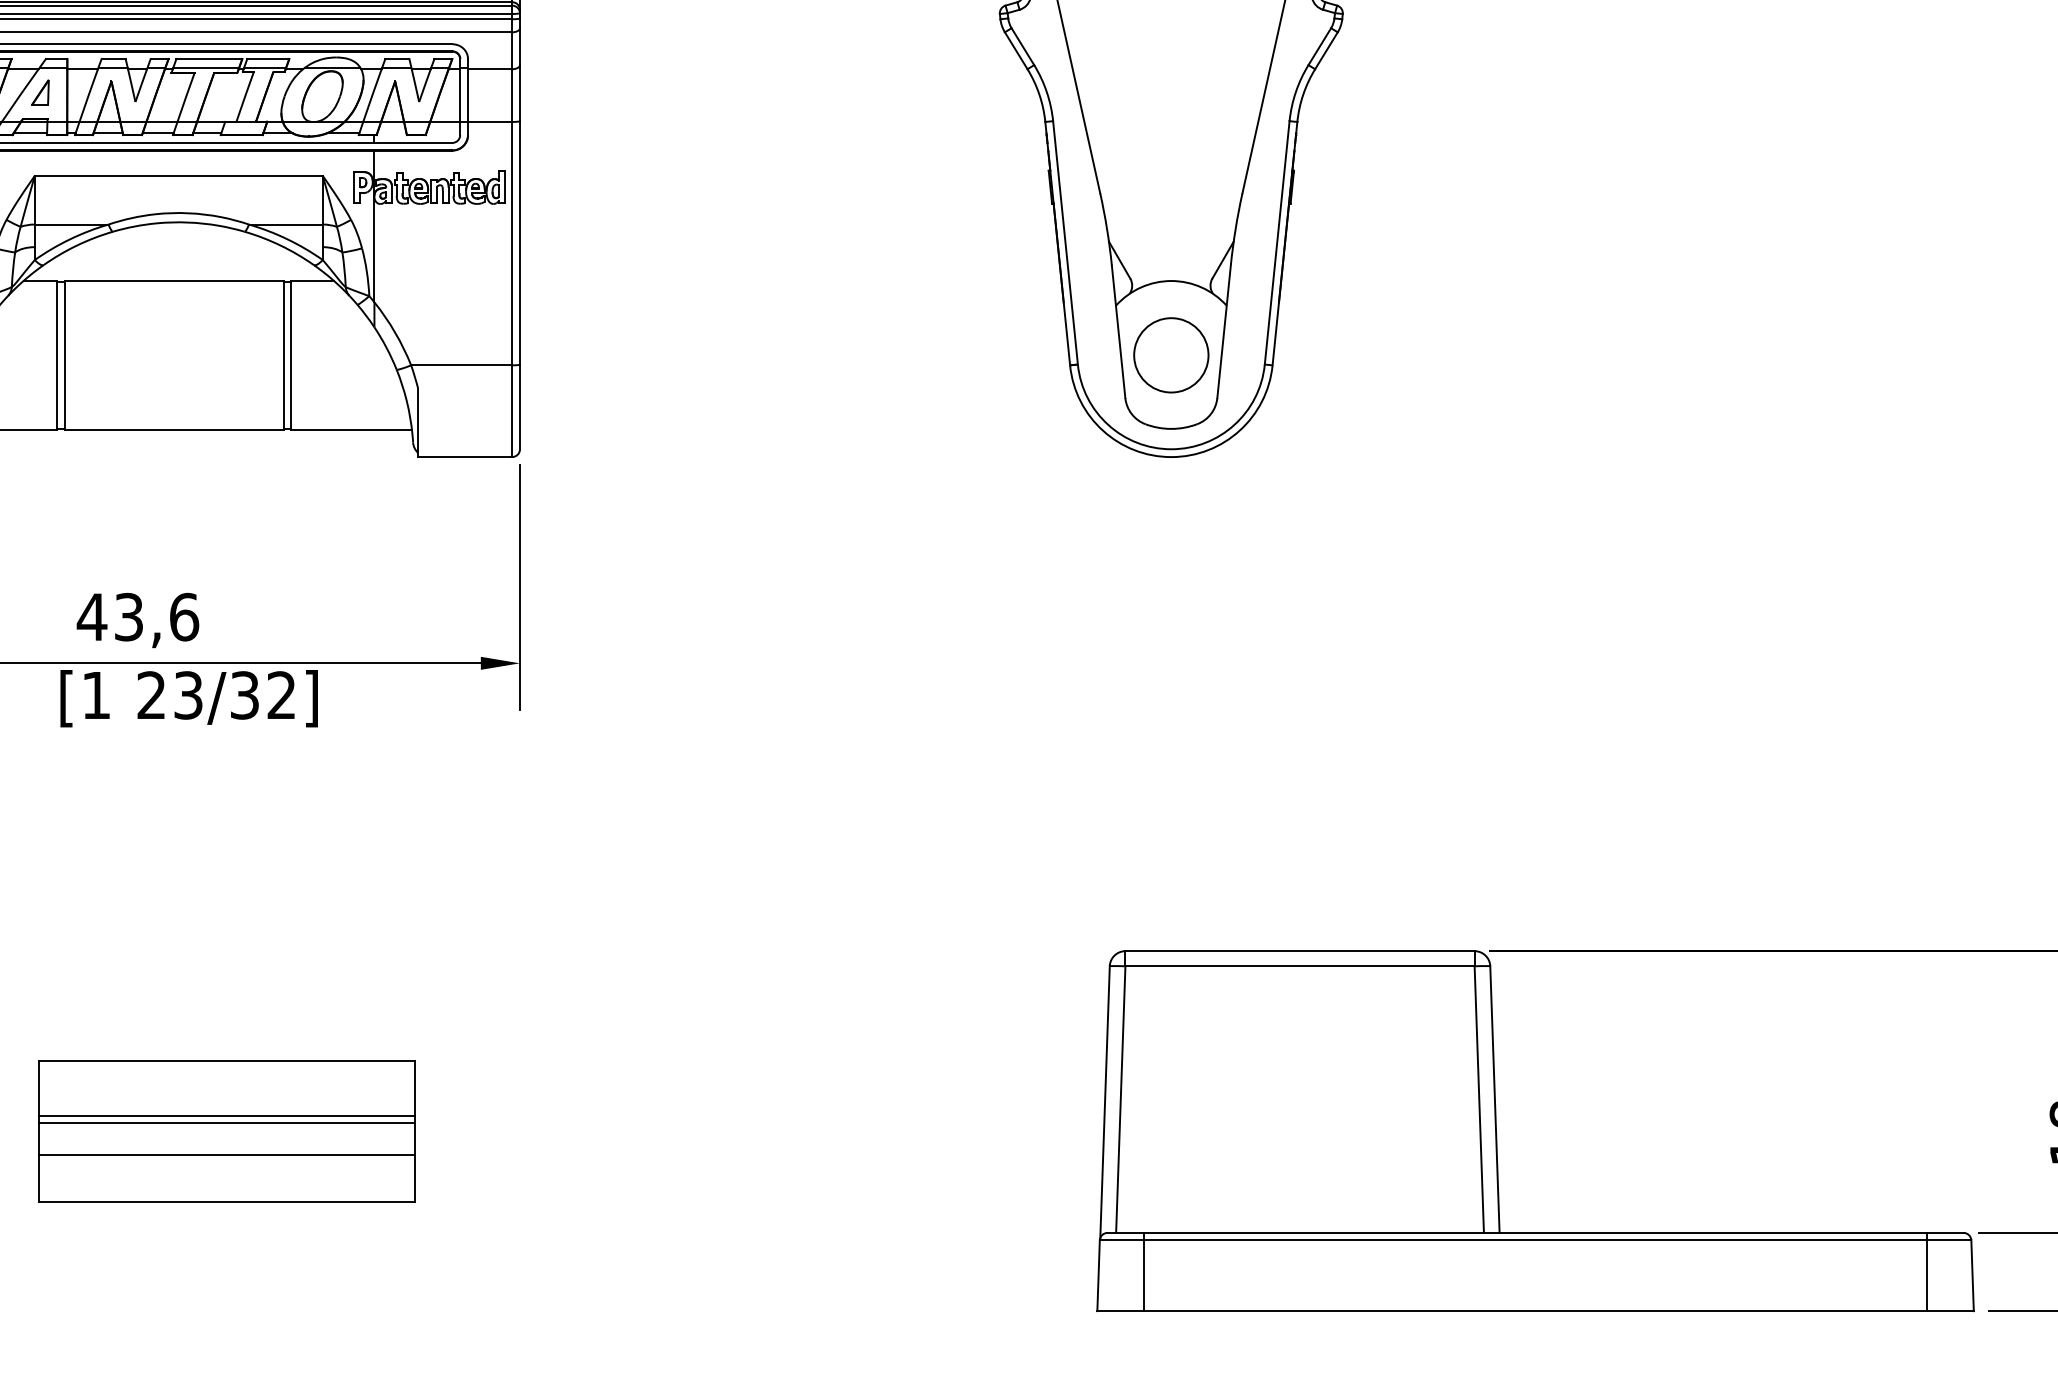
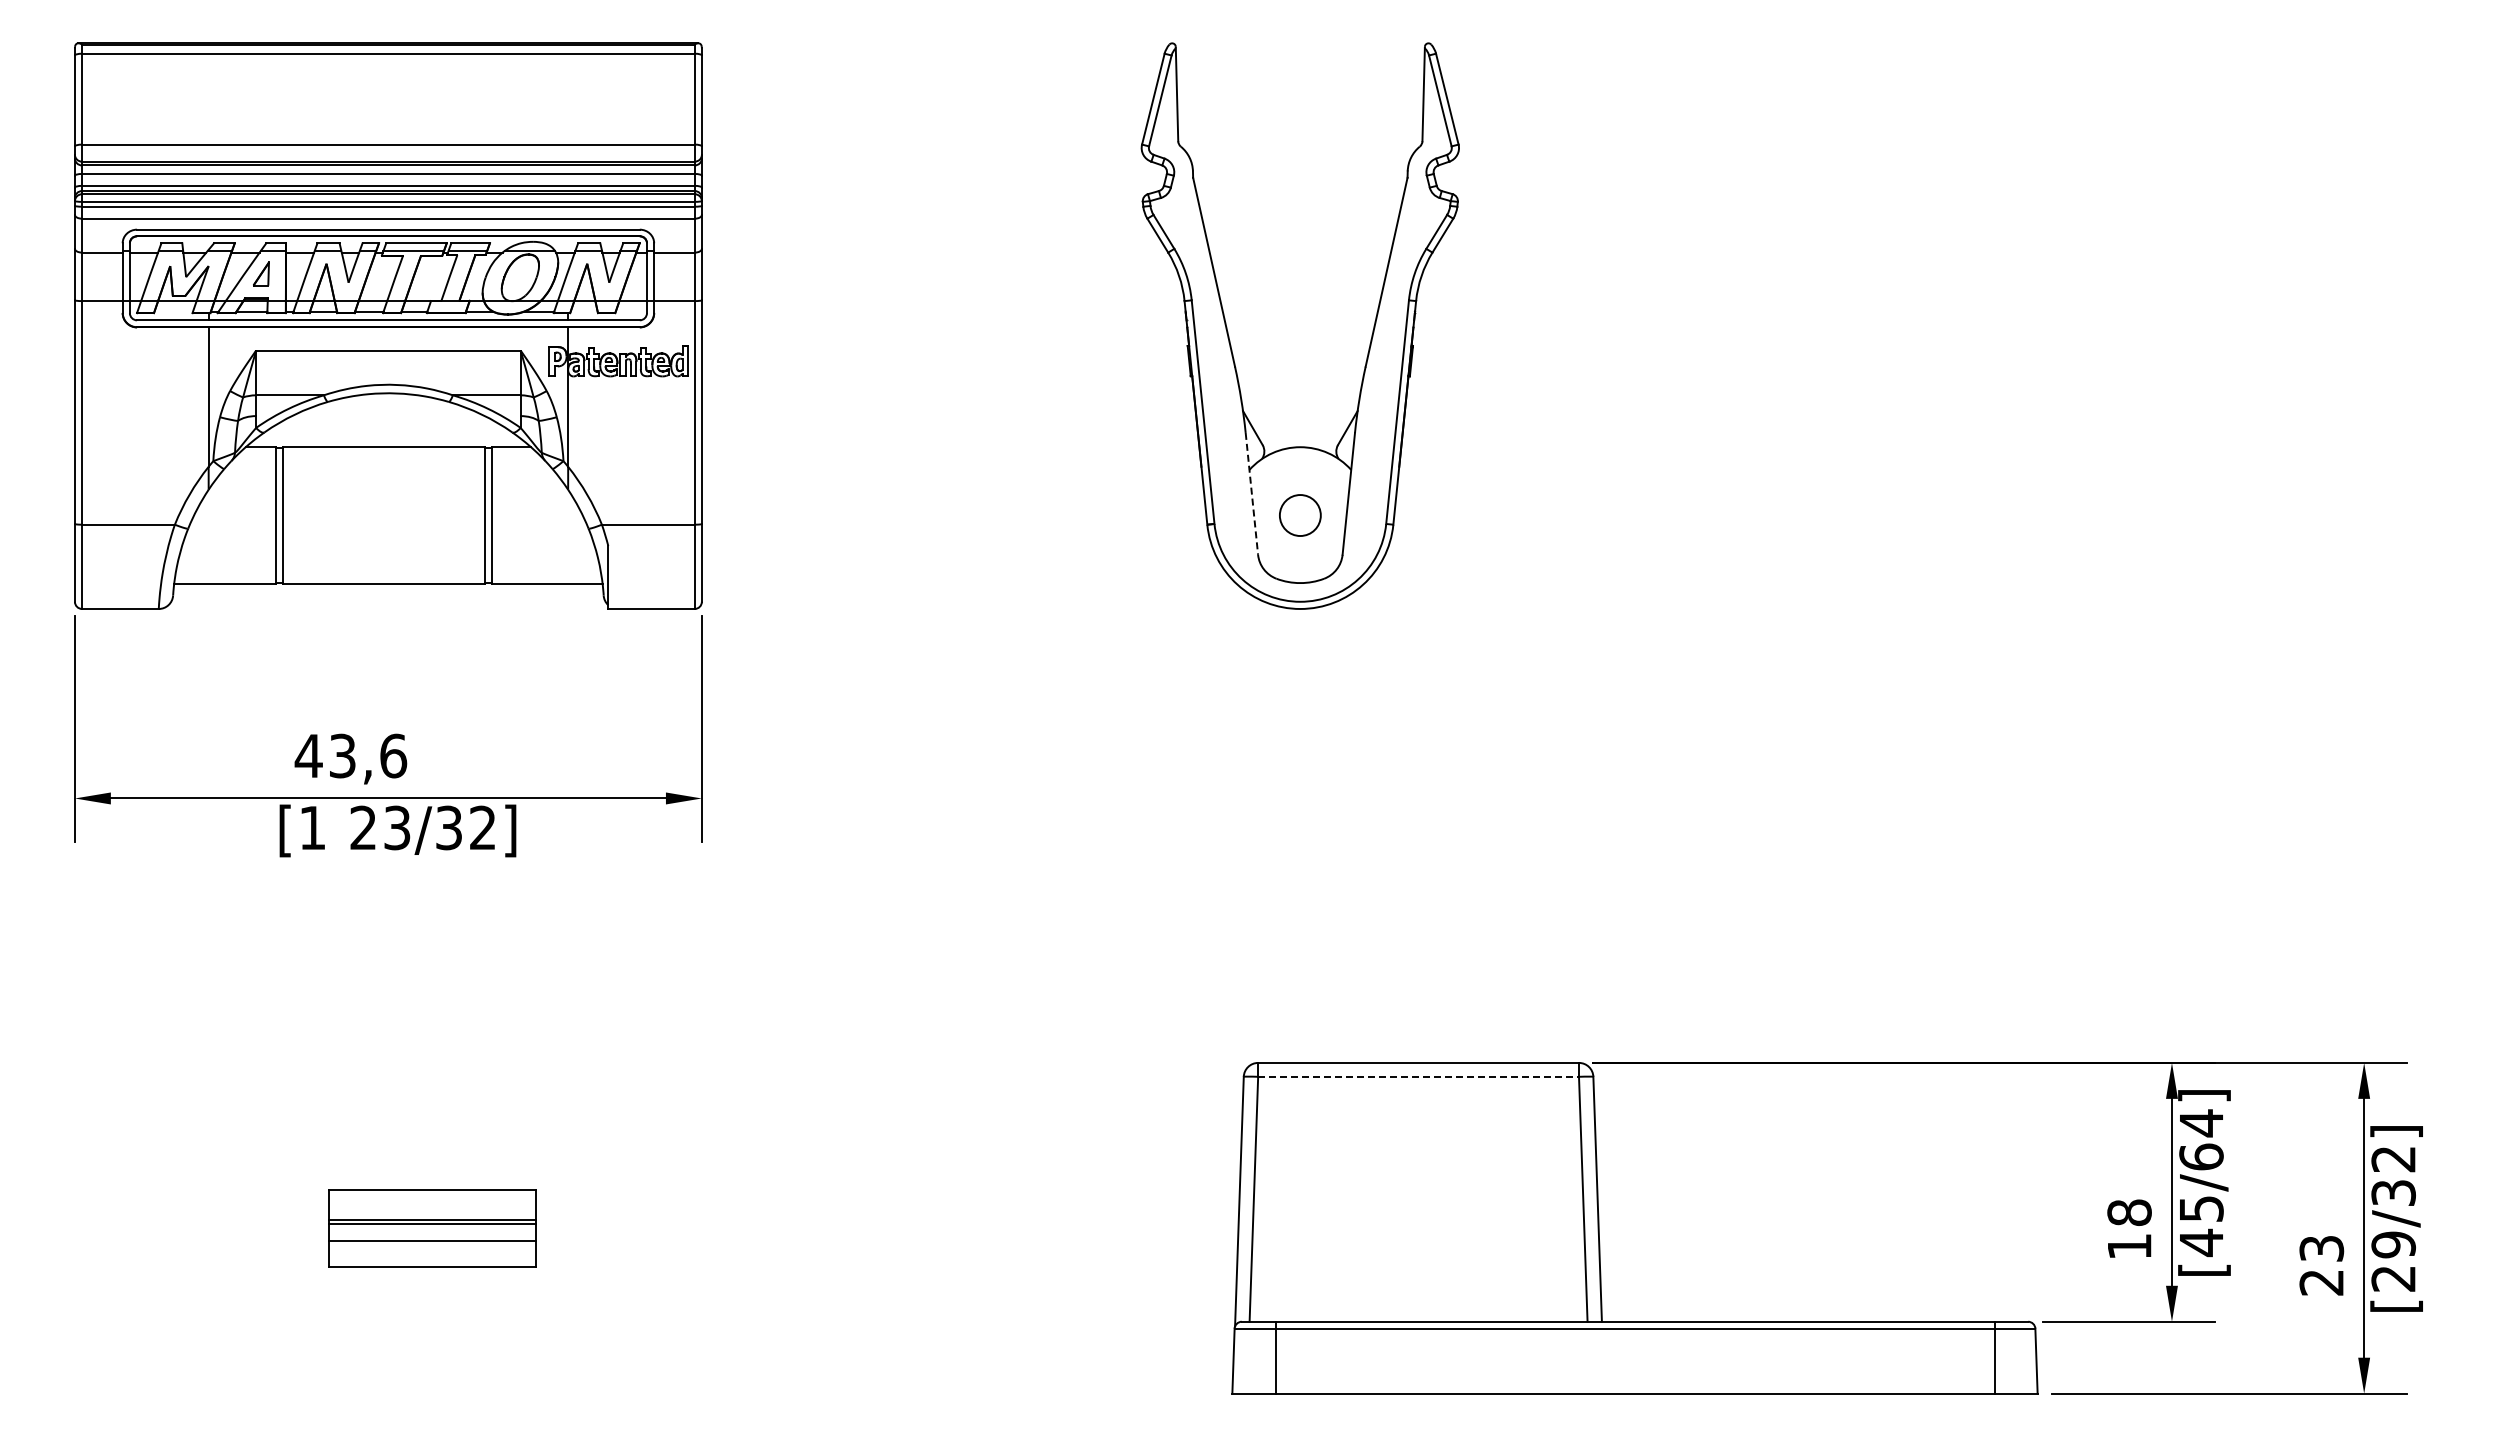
line: (1118, 332) -> (1251, 494), solid -> dashed
circle: (1171, 355) -> (1300, 515), size x0.6
line: (1301, 965) -> (1419, 1076), solid -> dashed
part: (226, 1131) -> (432, 1228), size x0.6

